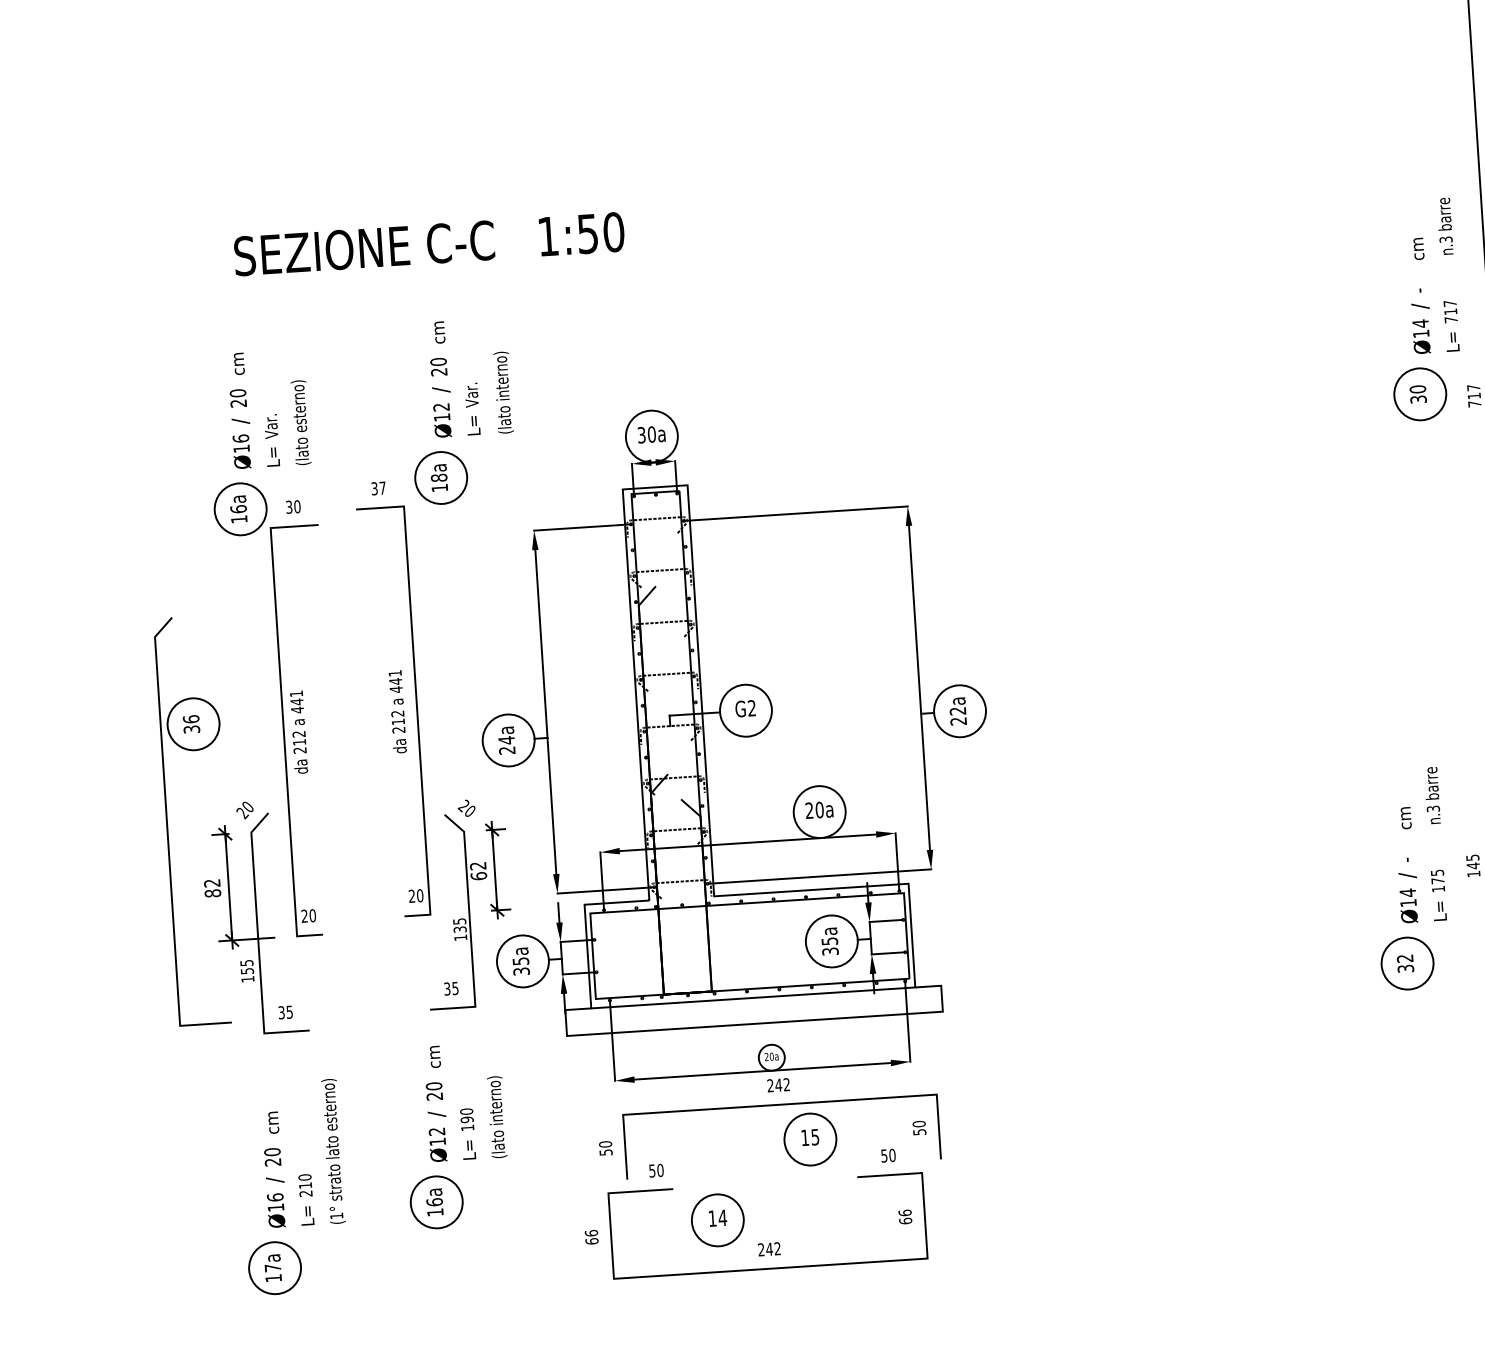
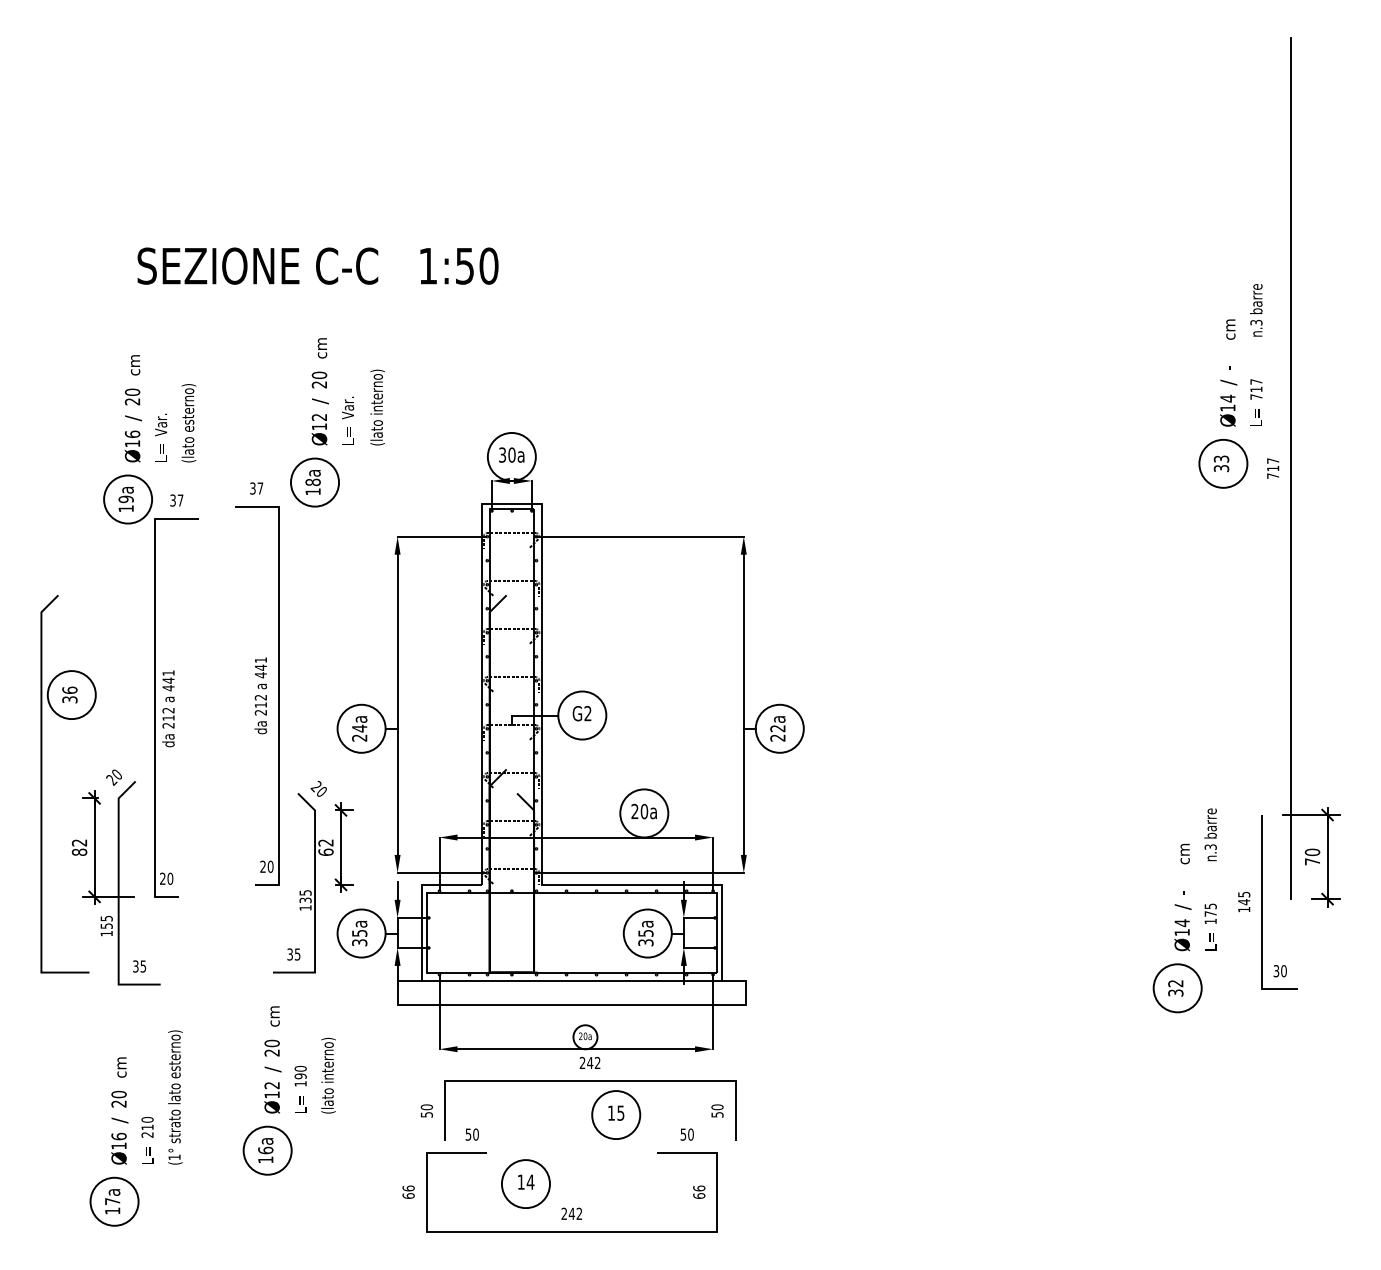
text: (1417, 388) -> (1221, 458), 30 -> 33
text: (297, 506) -> (180, 500), 30 -> 37
text: (237, 509) -> (125, 499), 16a -> 19a

